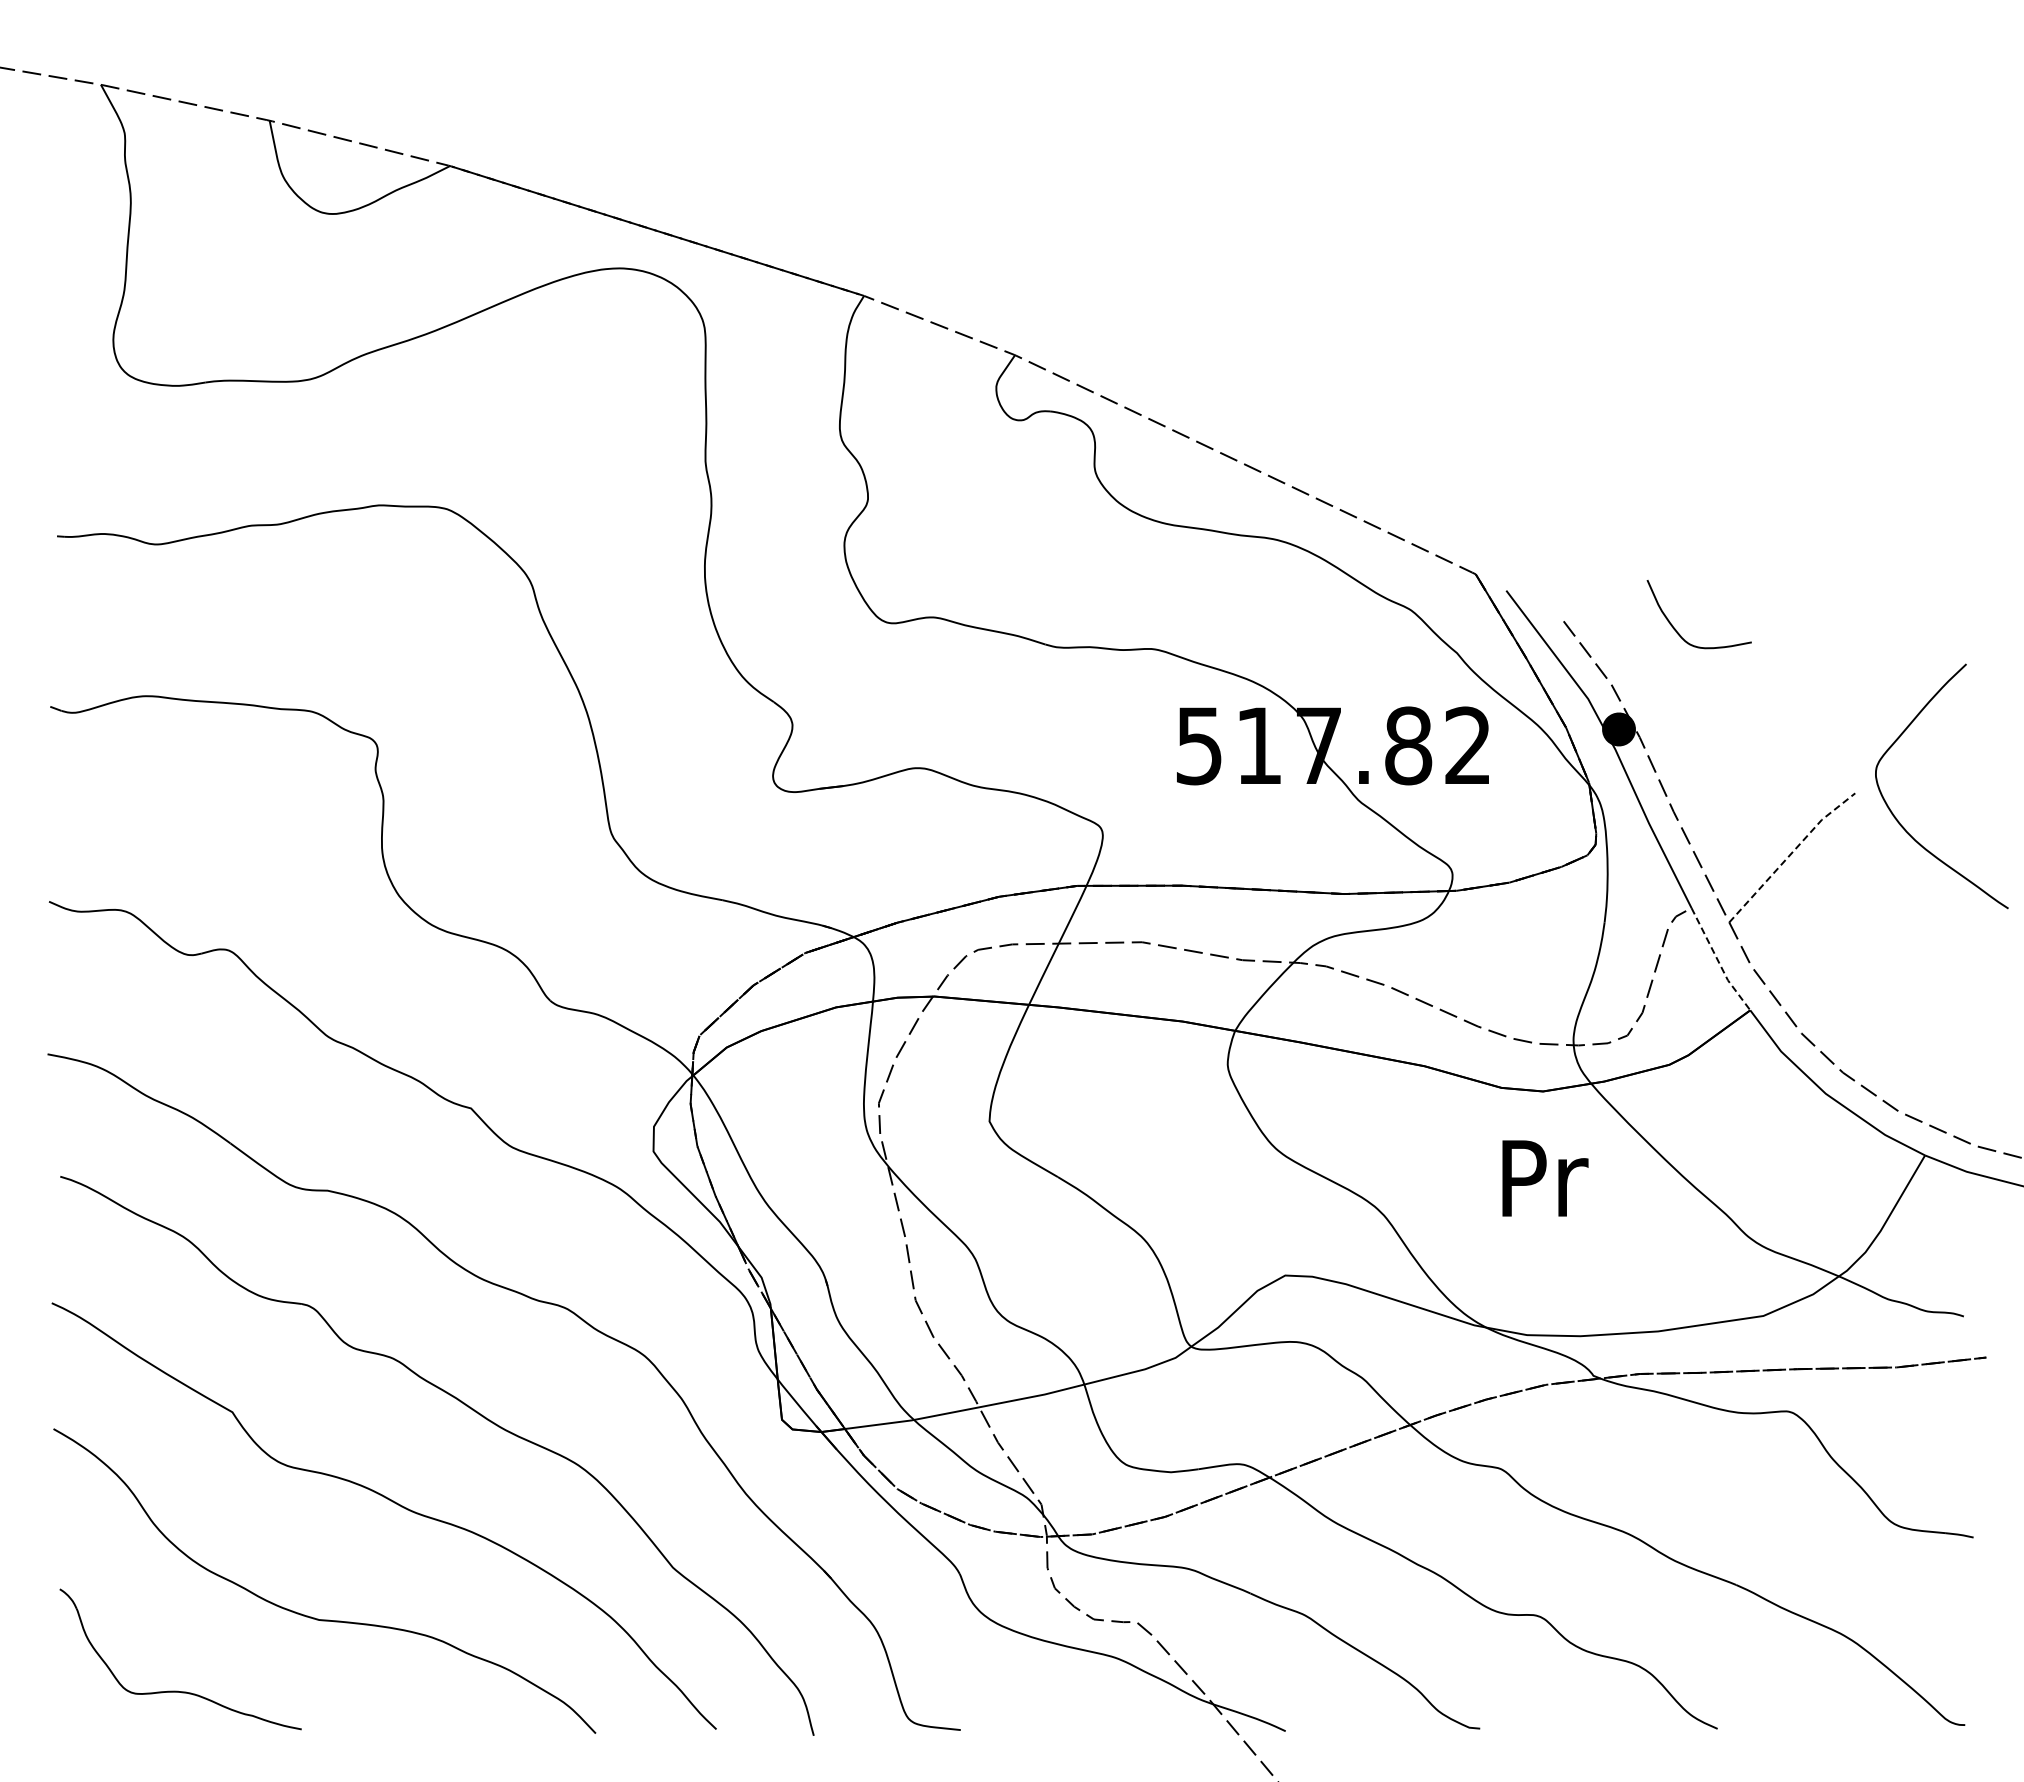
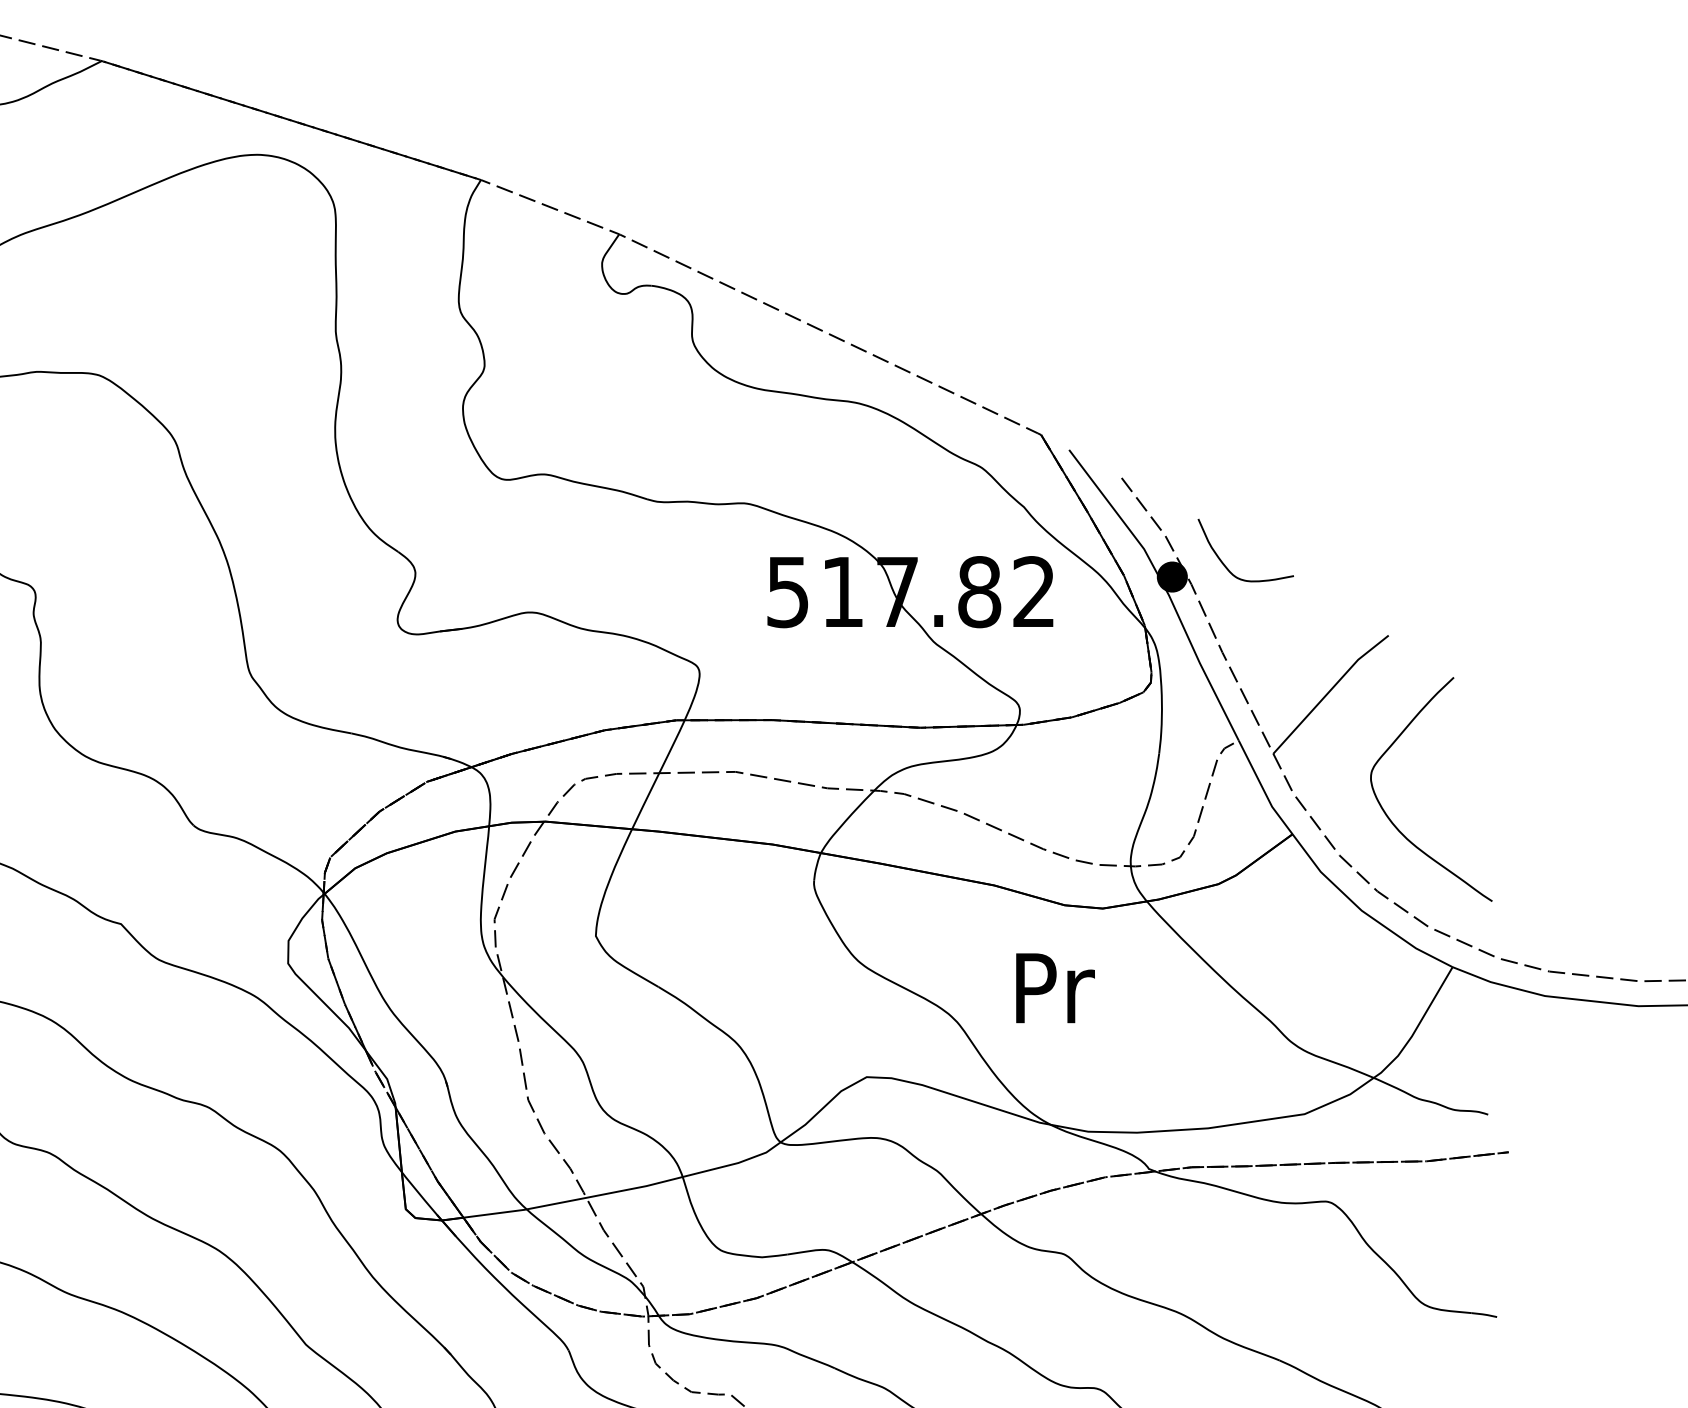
curve: (1676, 629) -> (1225, 564), moved
curve: (1896, 817) -> (1389, 817), moved
line: (1790, 854) -> (1329, 691), dashed -> solid
line: (1718, 961) -> (1263, 789), dashed -> solid
text: (1545, 1178) -> (1055, 988), moved

